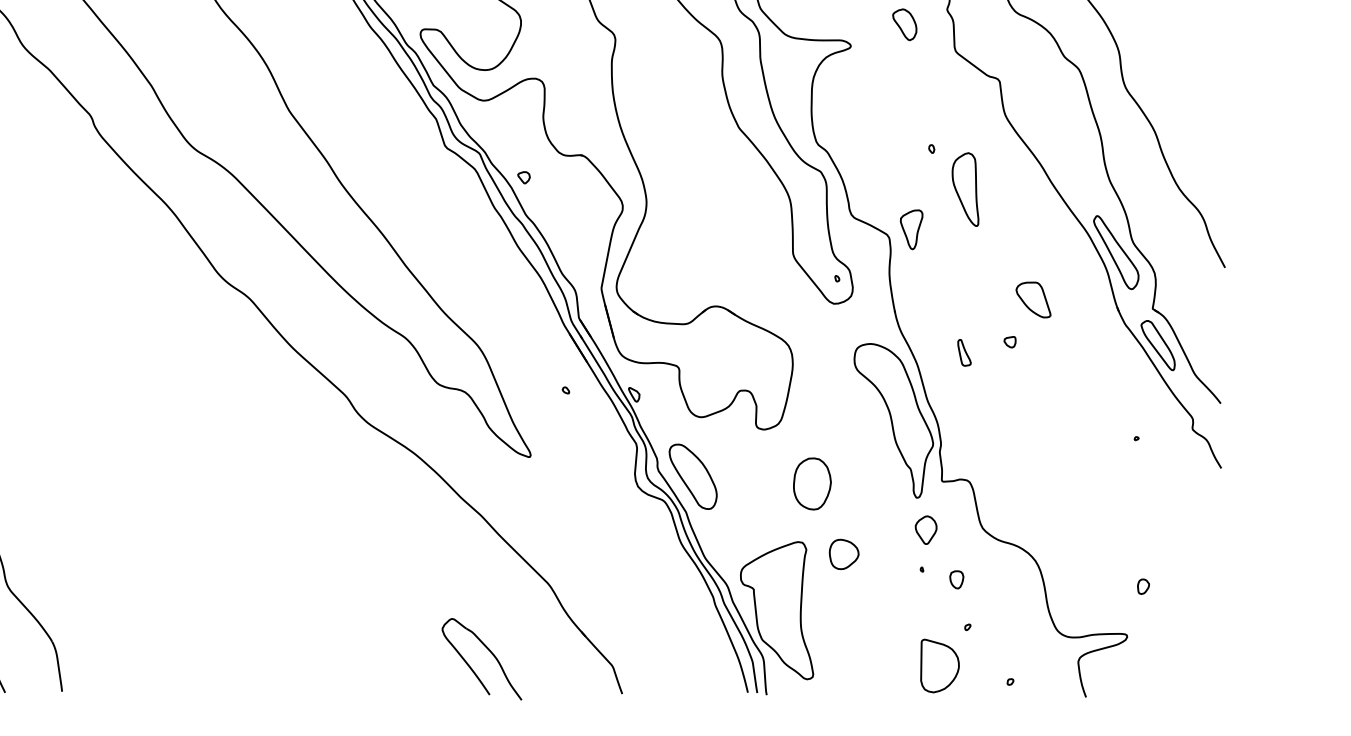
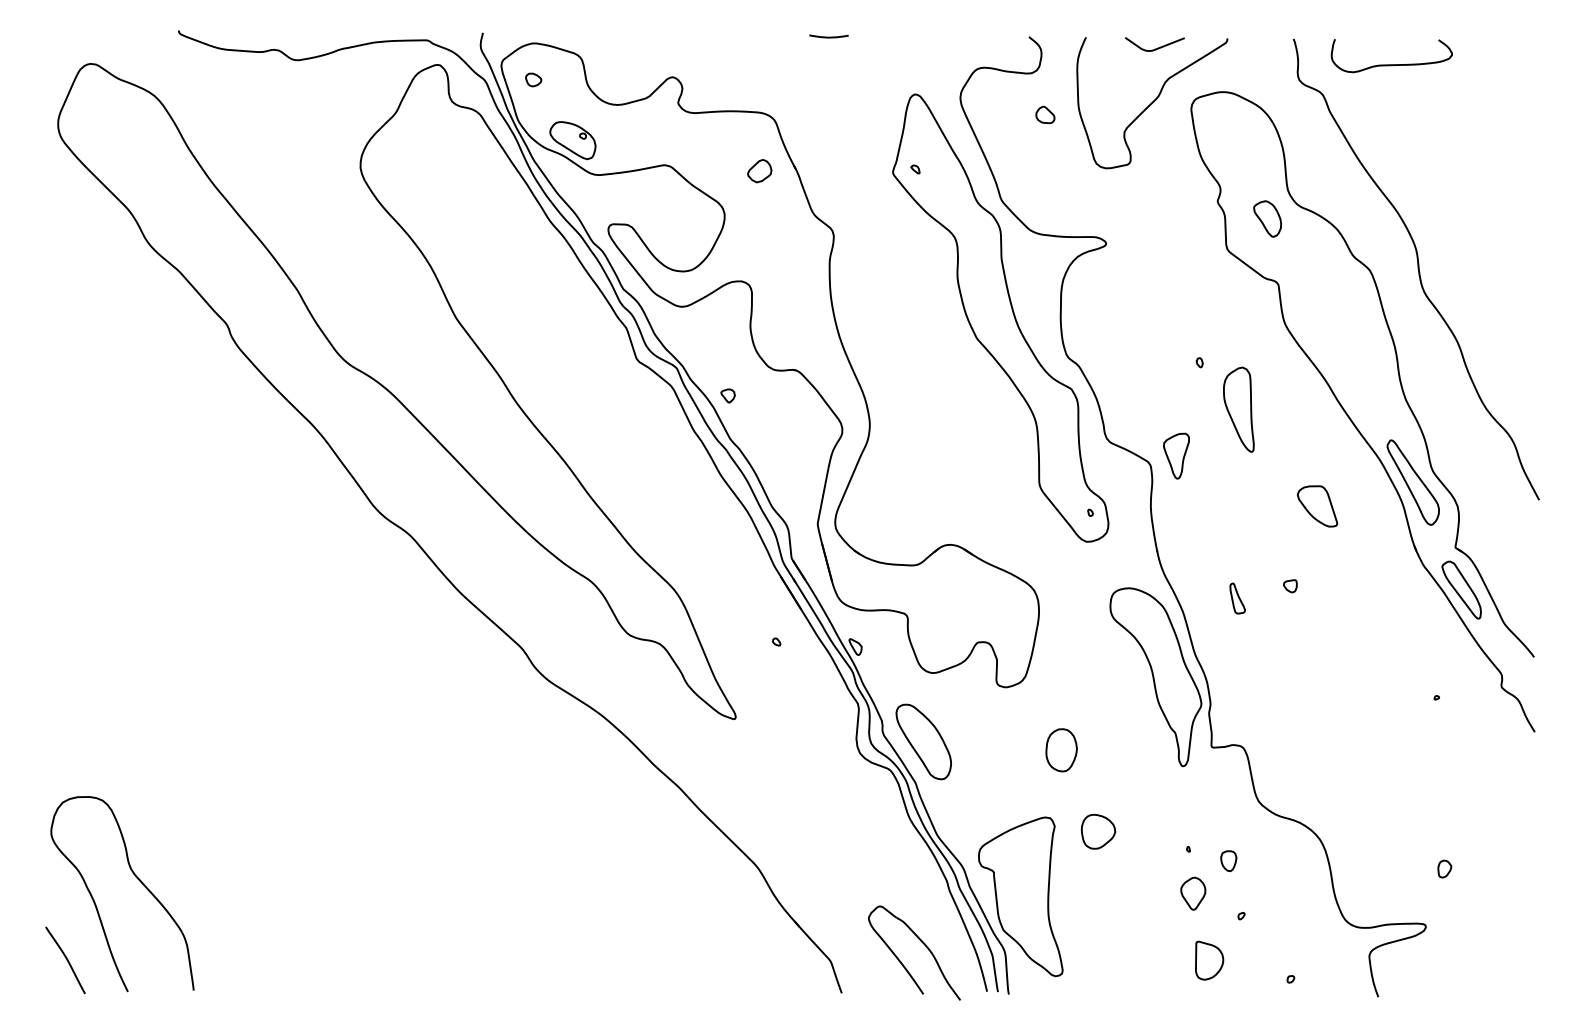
part: (904, 24) -> (1267, 218), moved
part: (1033, 300) -> (1317, 506), moved
part: (812, 484) -> (1061, 750), size x0.71
part: (926, 530) -> (1193, 893), moved
part: (488, 651) -> (922, 943), moved
part: (940, 665) -> (1209, 960), size x0.62

